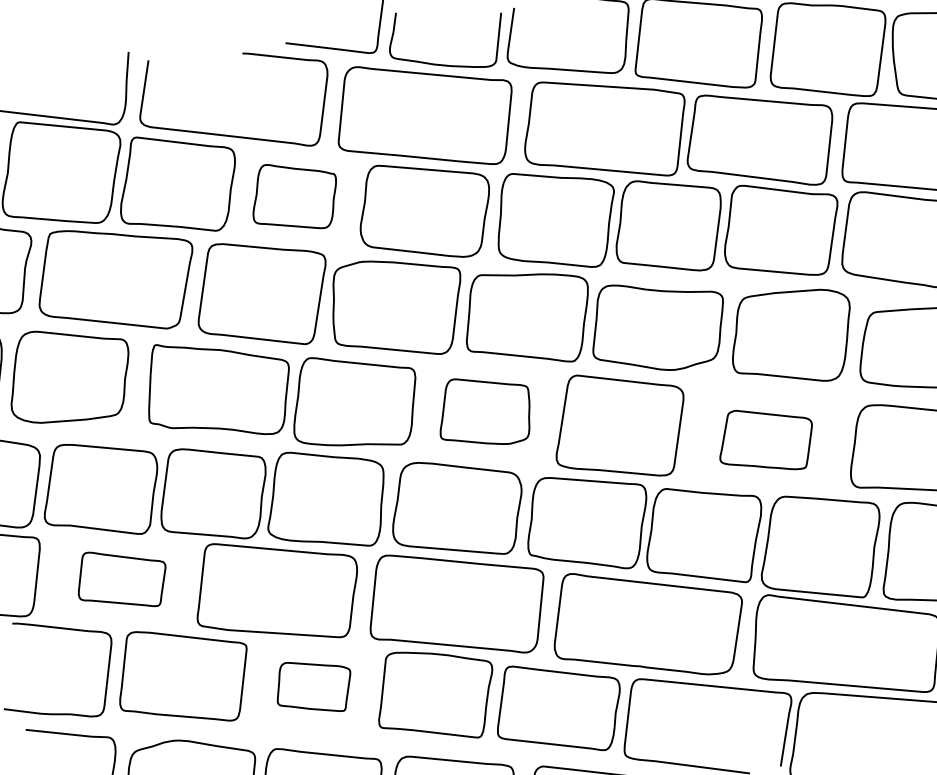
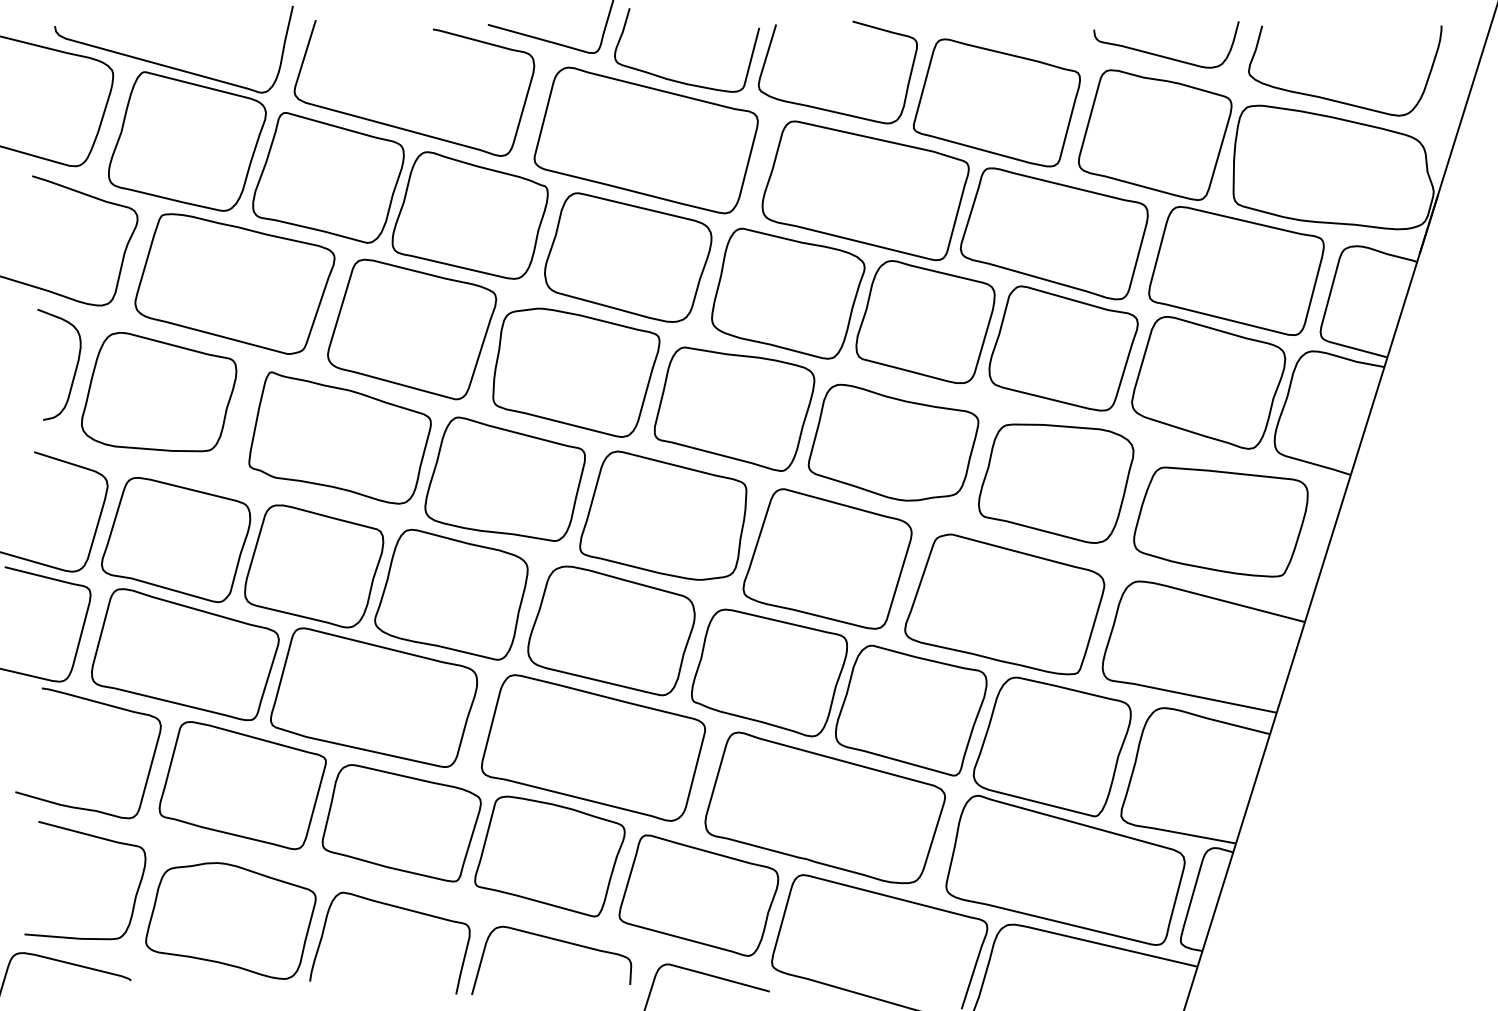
part: (294, 196) -> (469, 215), size x1.43
part: (484, 411) -> (663, 515), size x1.43
part: (765, 440) -> (1004, 604), size x1.67
part: (122, 579) -> (185, 654), size x1.67
part: (313, 687) -> (401, 823), size x1.67

